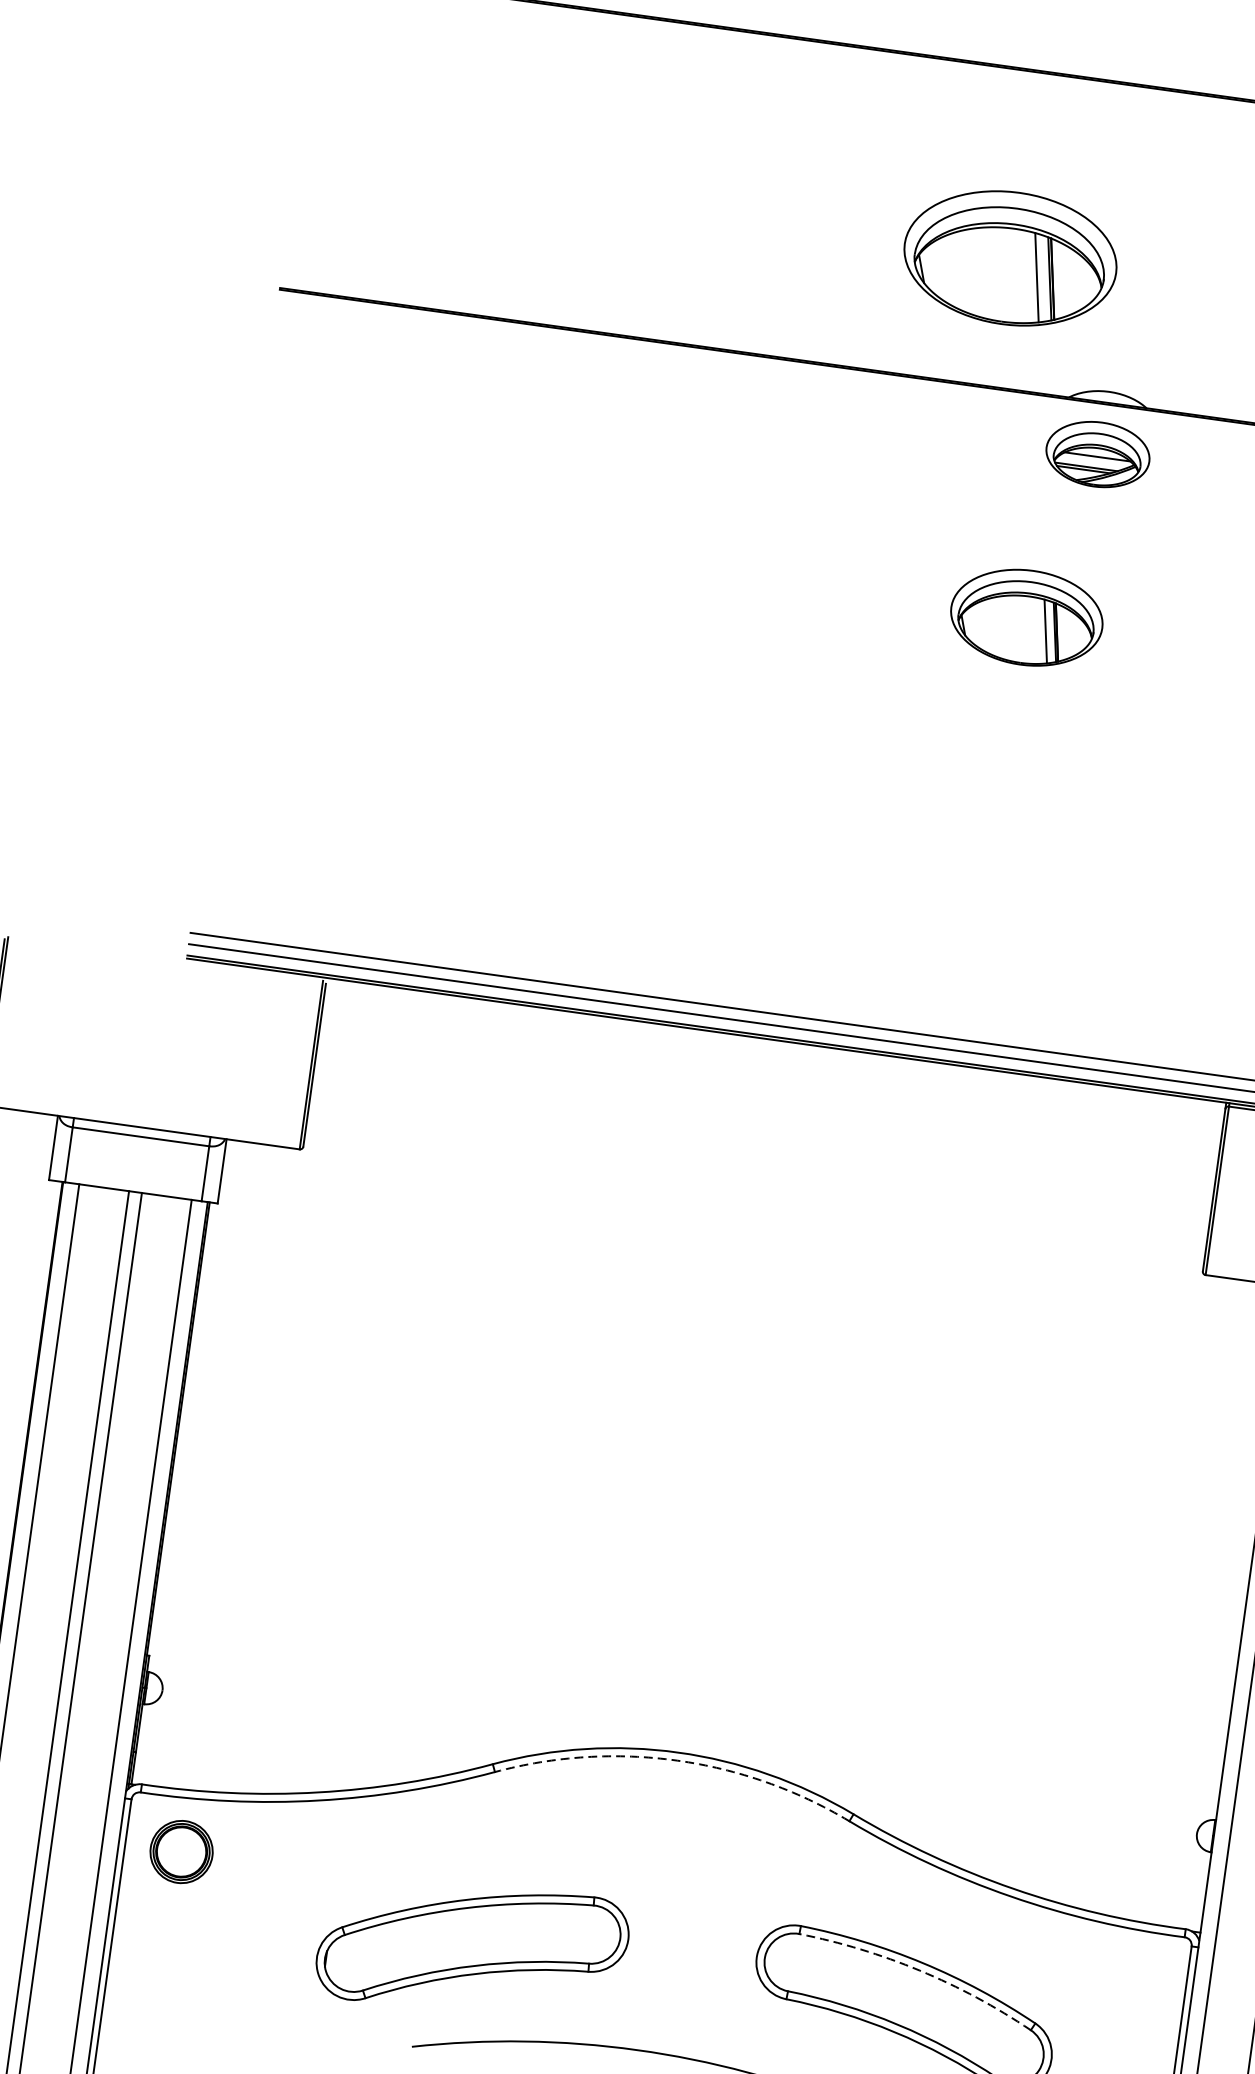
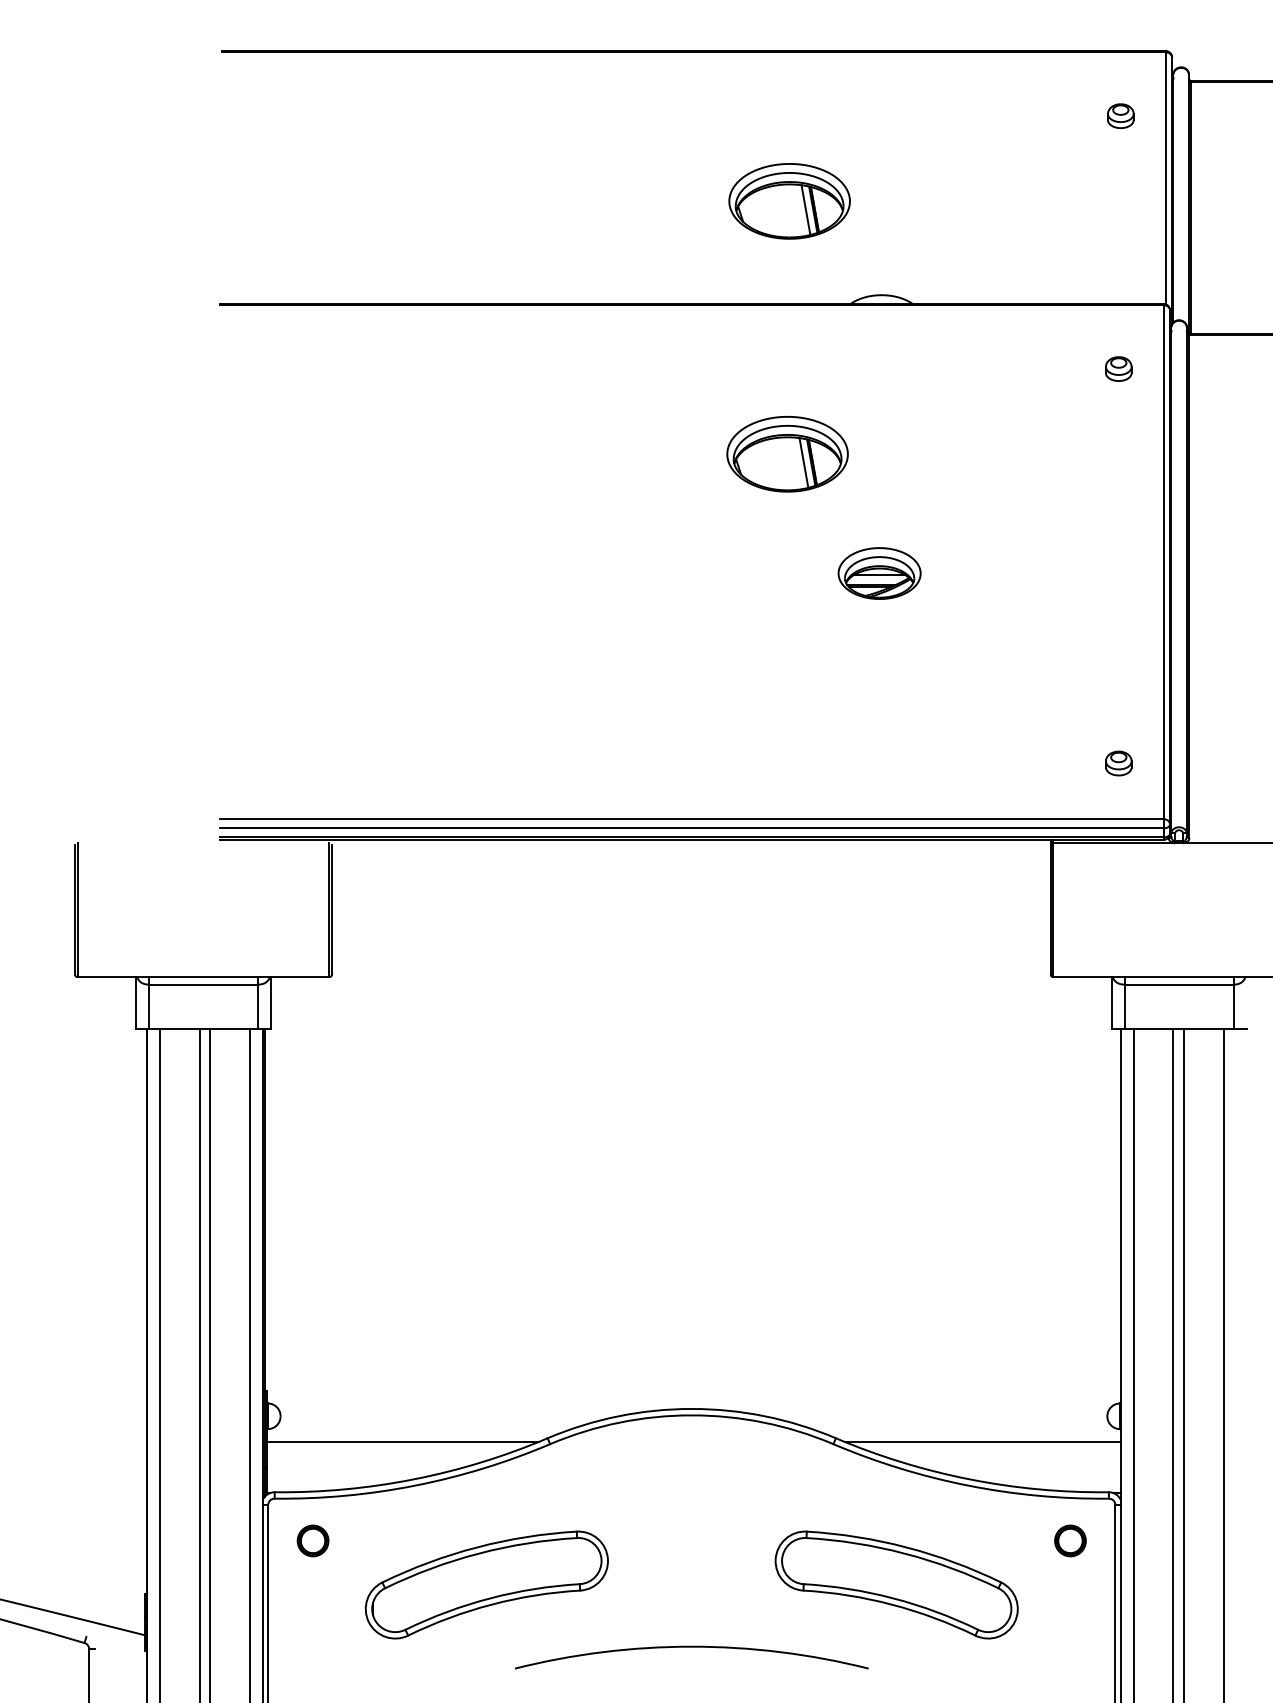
part: (1010, 258) -> (789, 201), size x0.71
part: (1097, 454) -> (879, 573), moved
part: (1026, 616) -> (787, 453), moved
line: (310, 1743) -> (402, 1441), added
arc: (676, 1760) -> (691, 1415), dashed -> solid
line: (1036, 1843) -> (982, 1441), added
part: (180, 1851) -> (312, 1540), size x0.62
part: (472, 1947) -> (486, 1584), moved
arc: (919, 1970) -> (904, 1553), dashed -> solid
part: (1129, 1982) -> (1070, 1540), added

